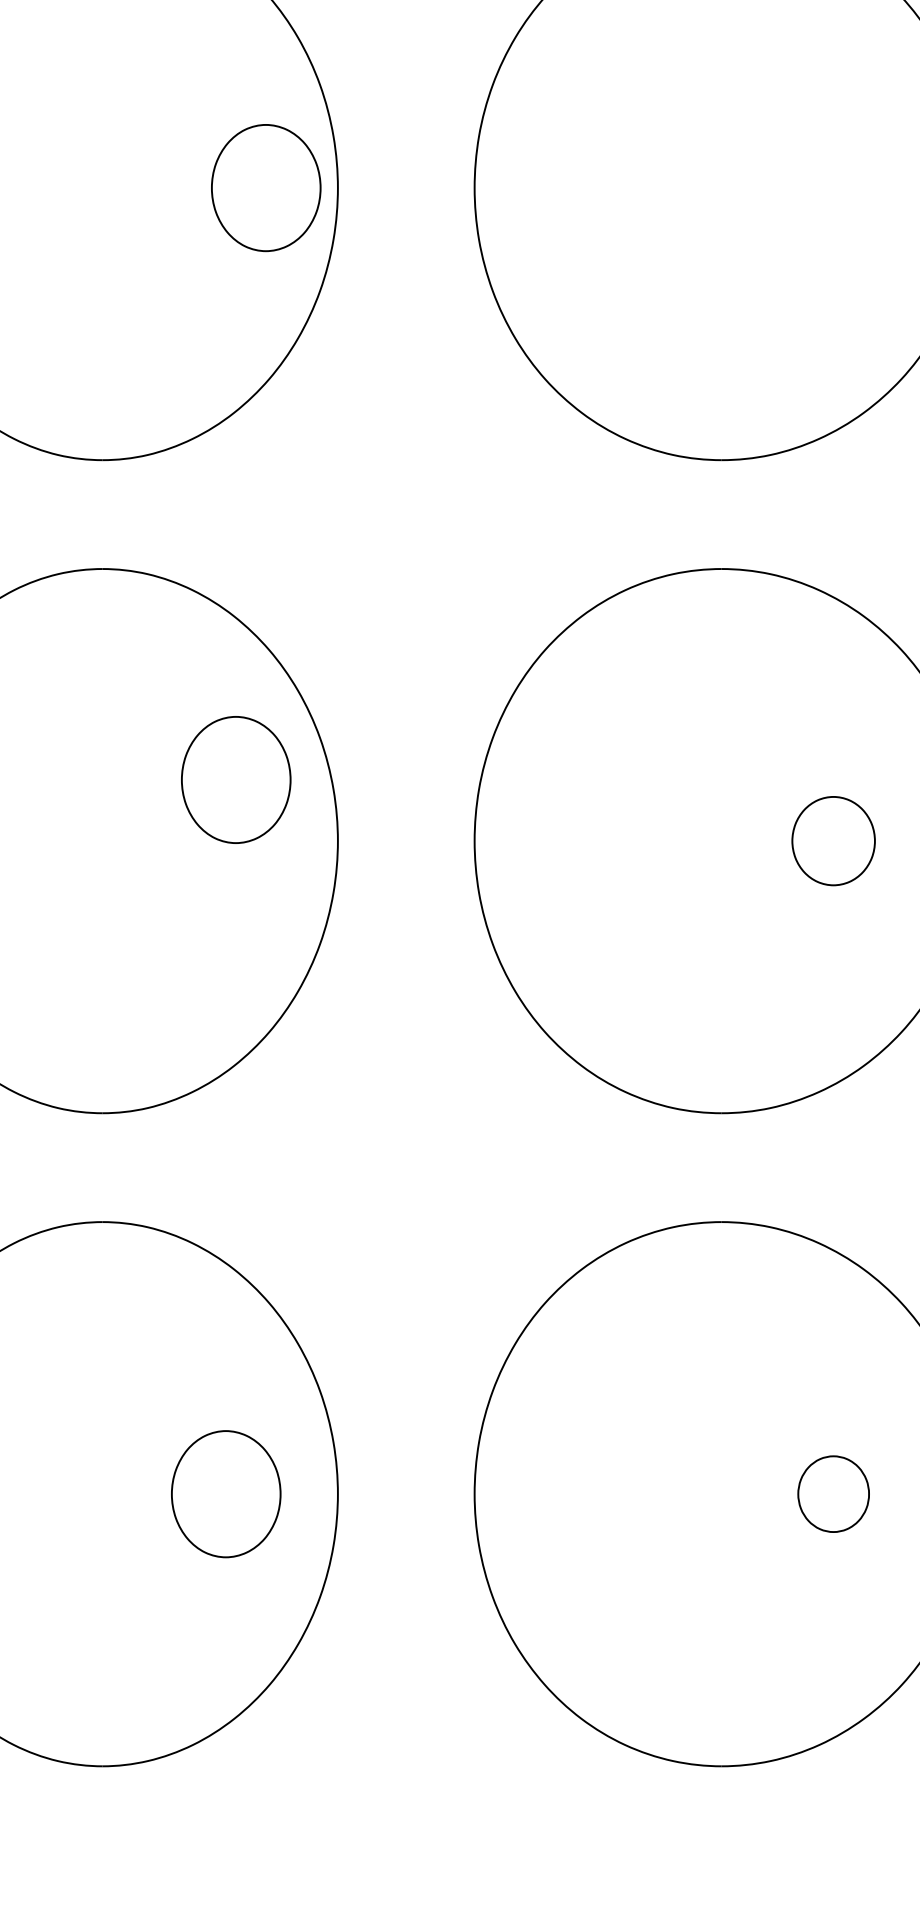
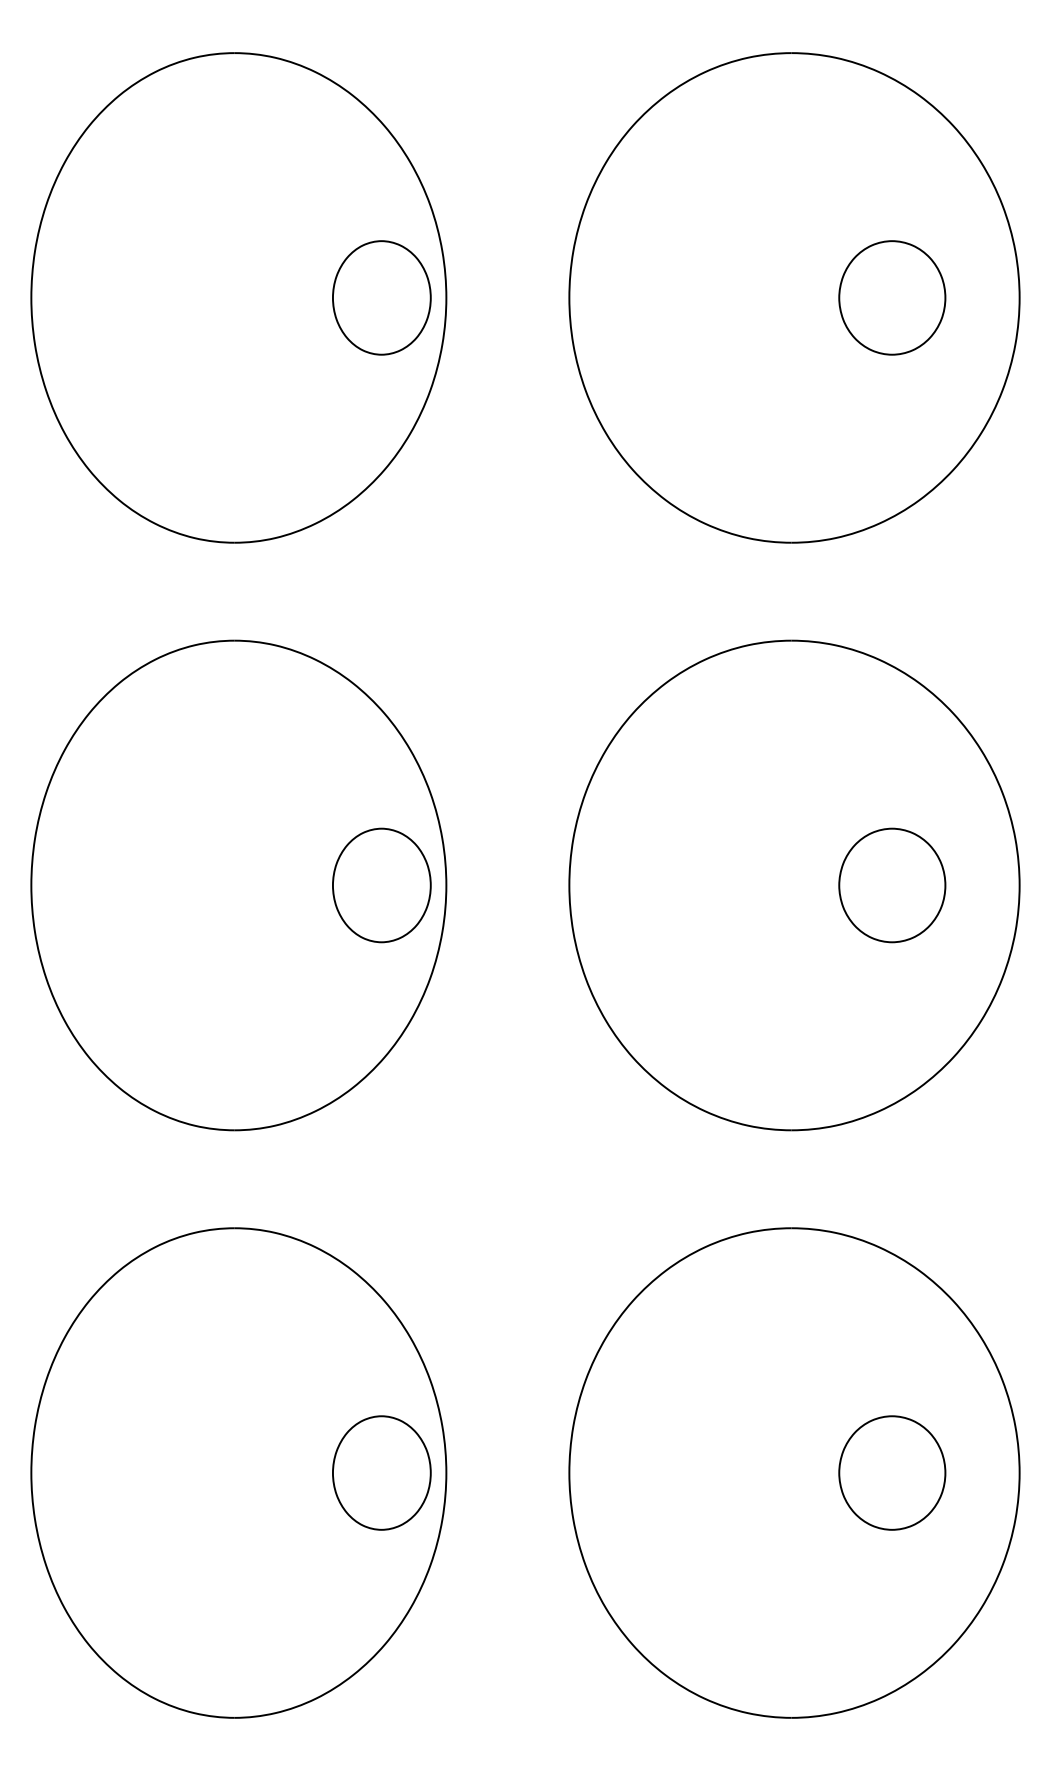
part: (833, 187) -> (892, 297), added
part: (235, 780) -> (381, 885), moved
part: (833, 841) -> (892, 885), size x1.43
part: (225, 1493) -> (381, 1472), moved
part: (833, 1493) -> (892, 1472), size x1.67

